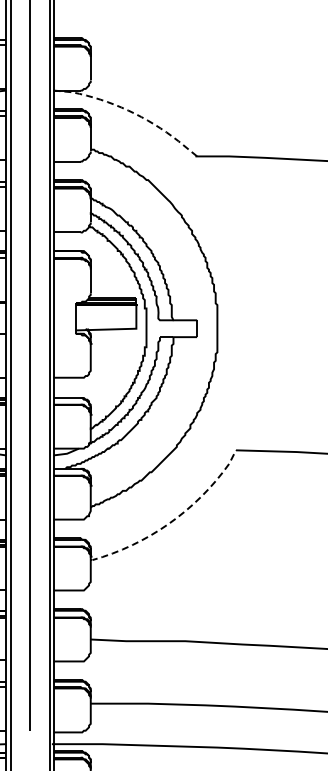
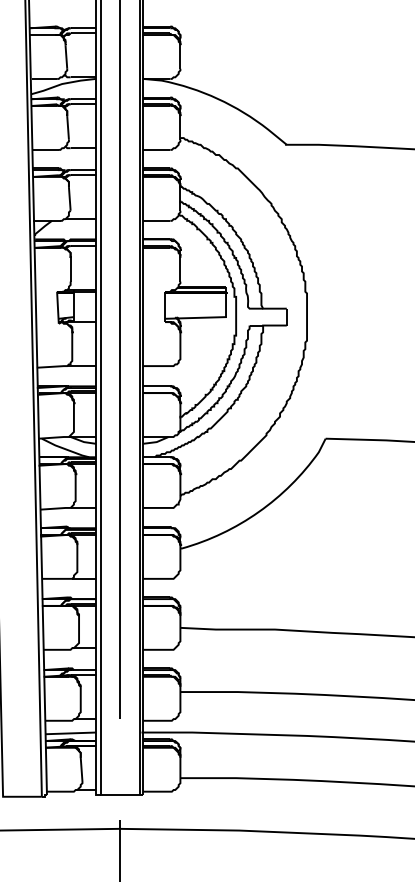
line: (129, 111) -> (219, 99), dashed -> solid
line: (174, 520) -> (264, 508), dashed -> solid

